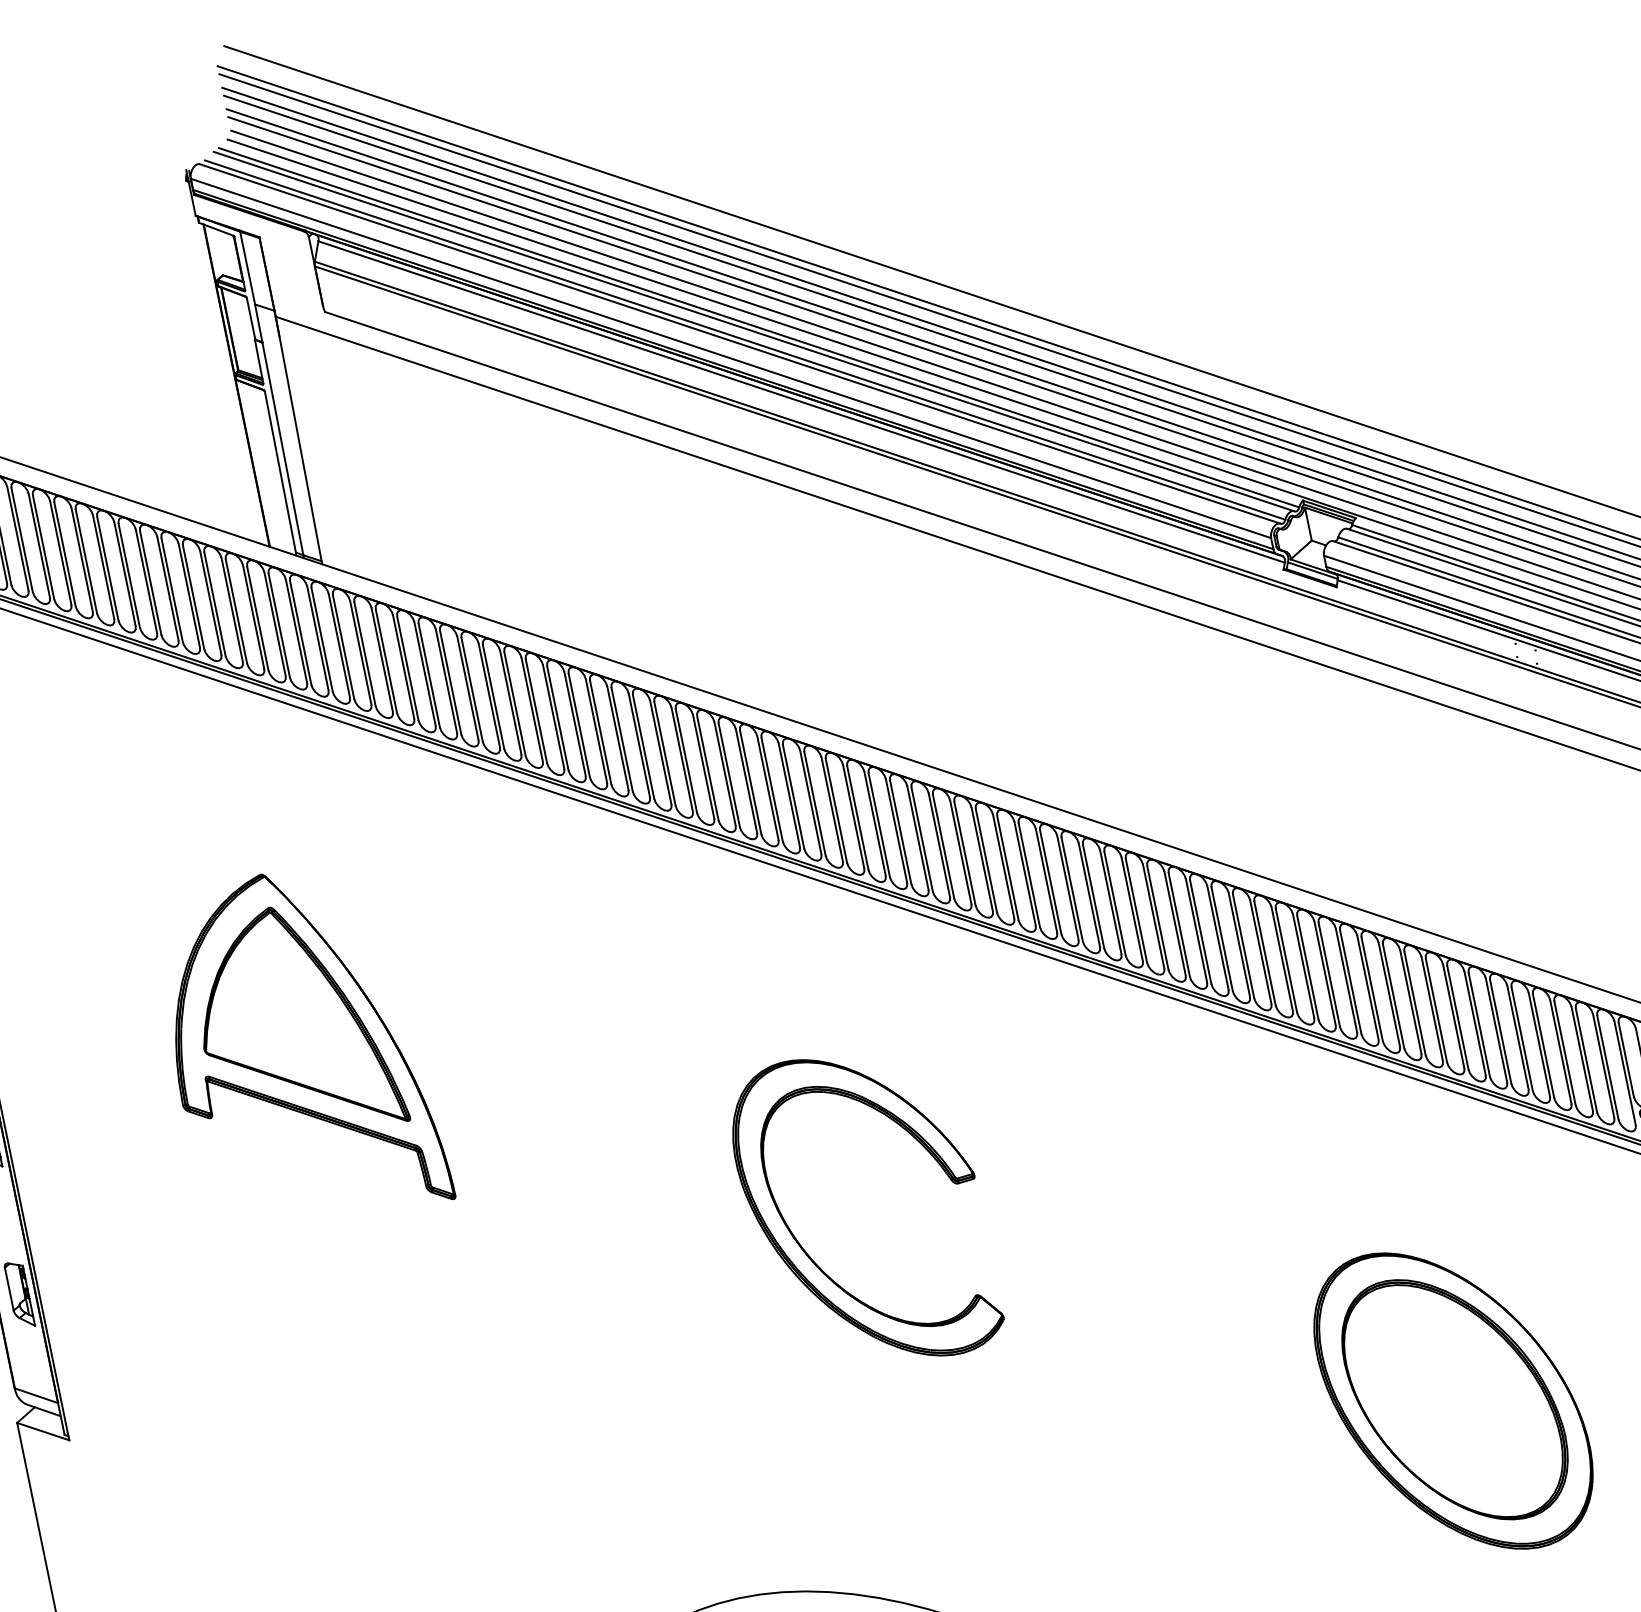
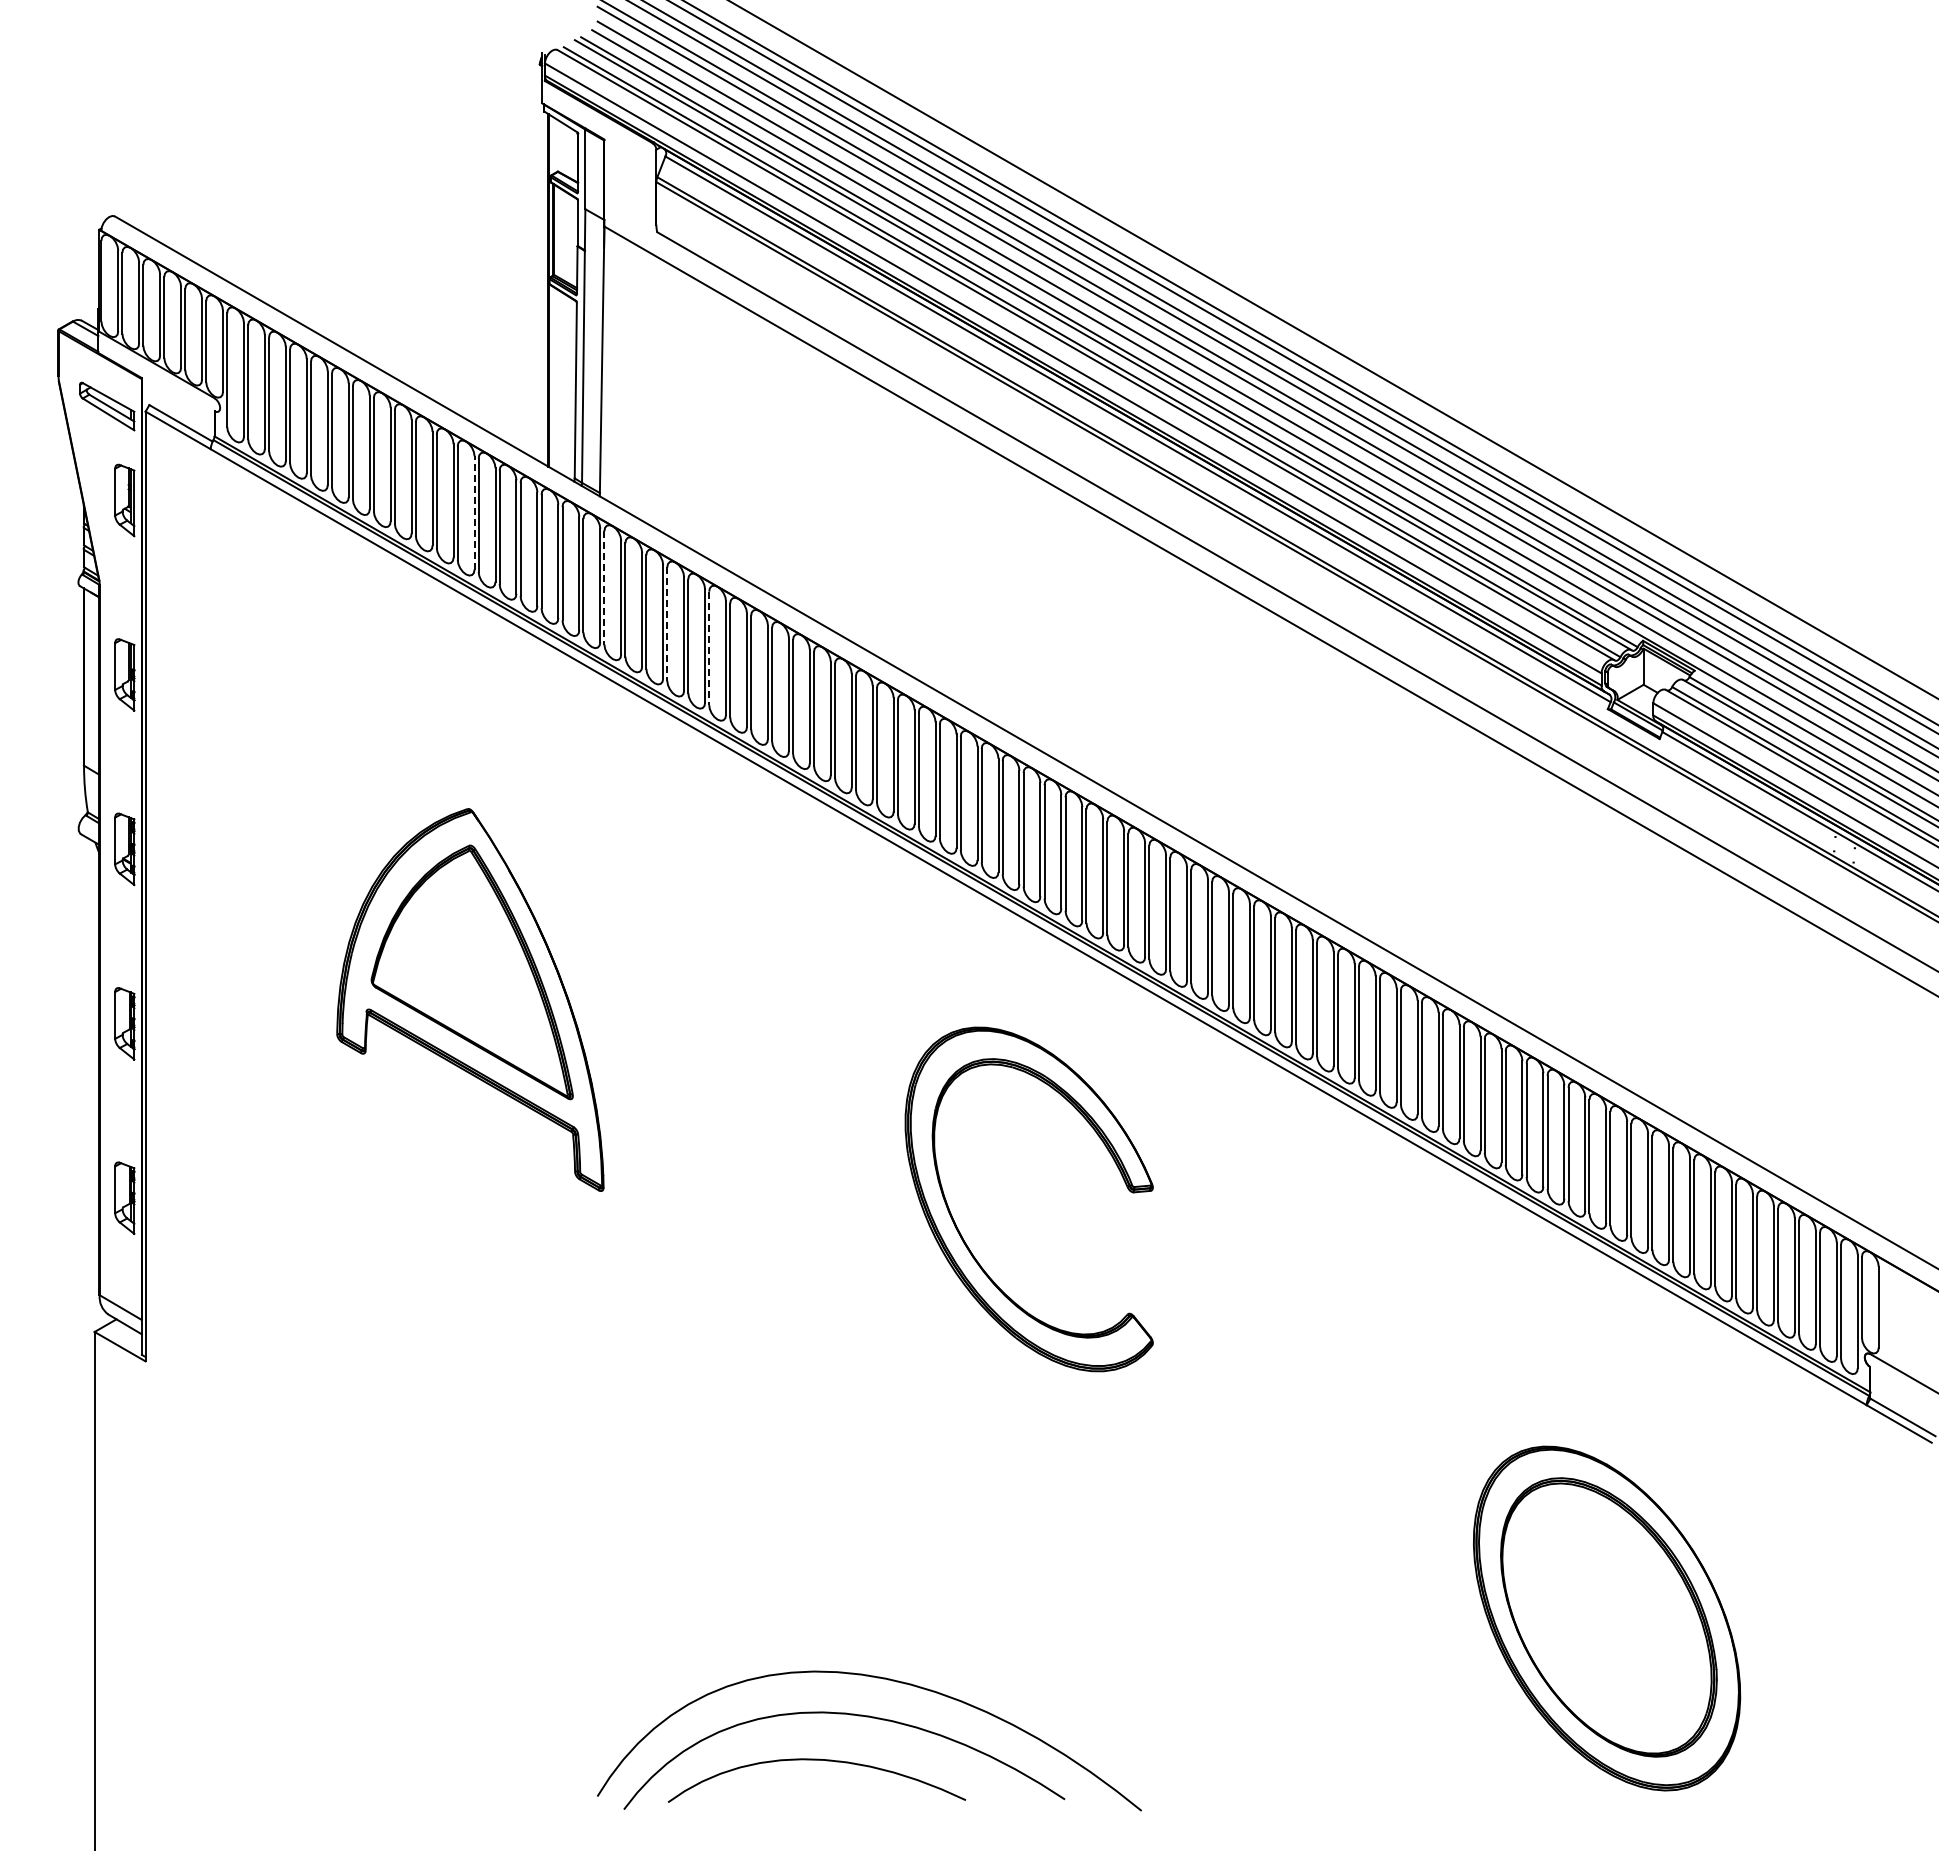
line: (210, 602) -> (474, 512), solid -> dashed
line: (343, 646) -> (604, 587), solid -> dashed
line: (408, 668) -> (667, 624), solid -> dashed
line: (450, 682) -> (709, 648), solid -> dashed
part: (812, 1258) -> (964, 1239), moved

